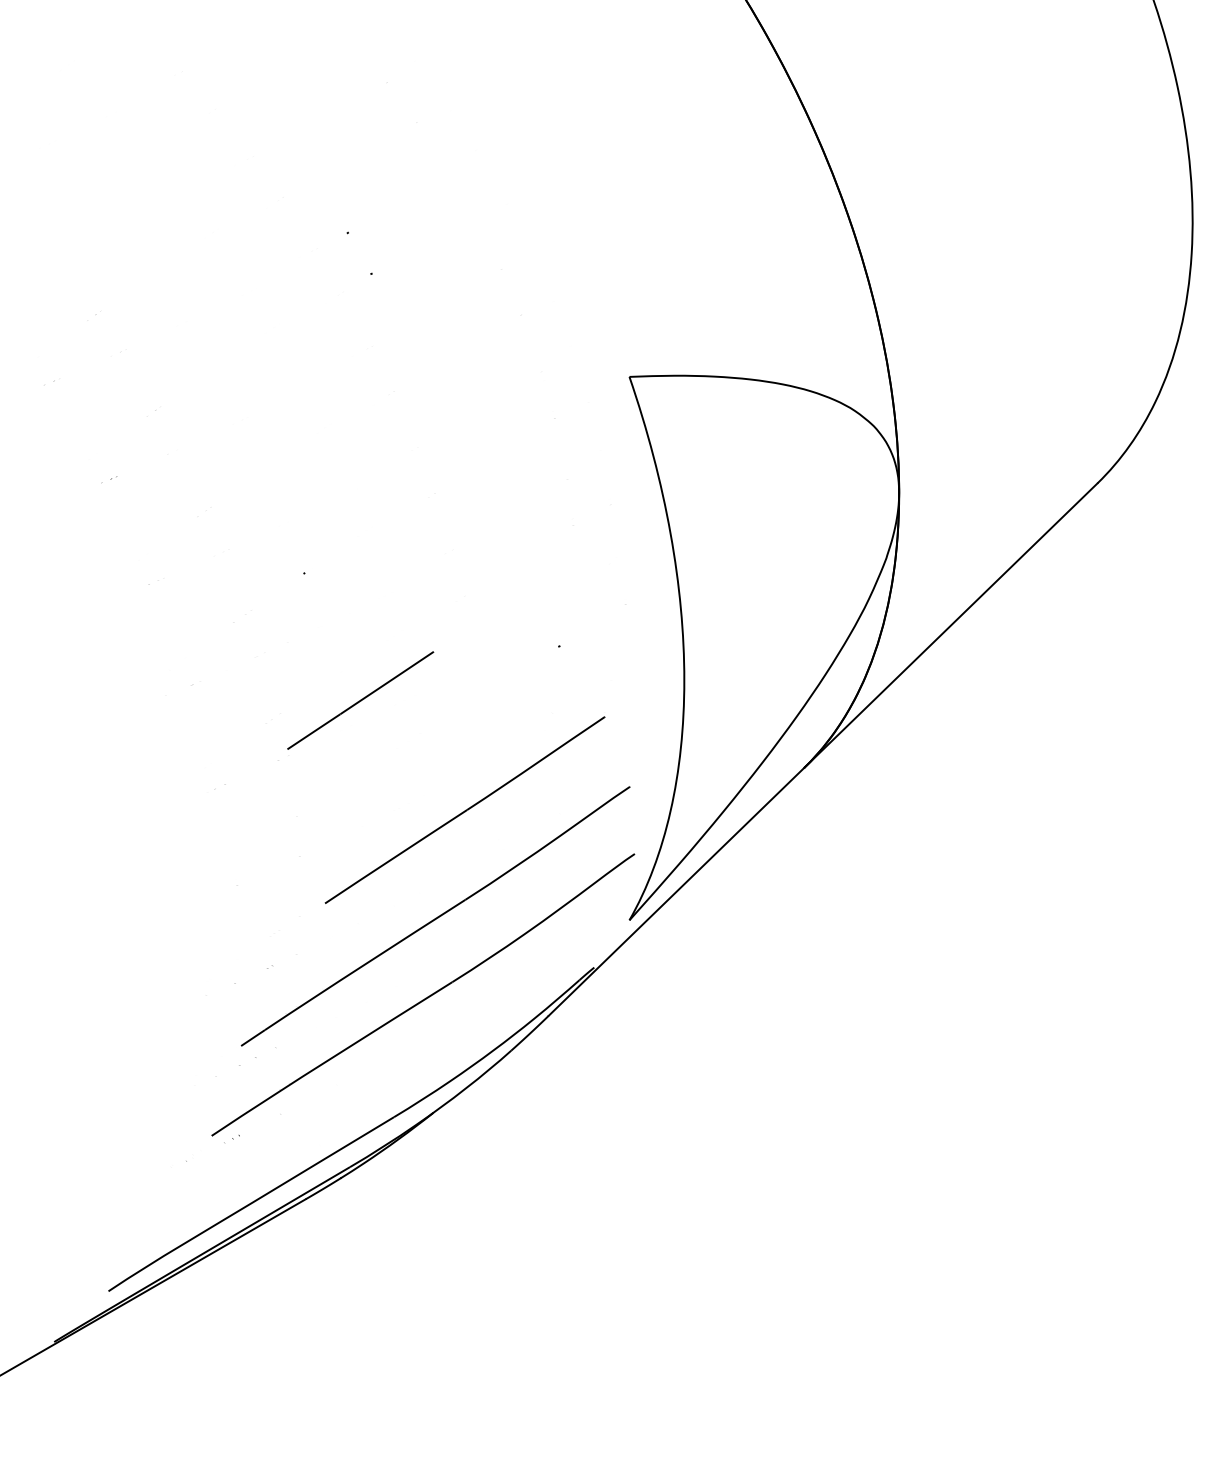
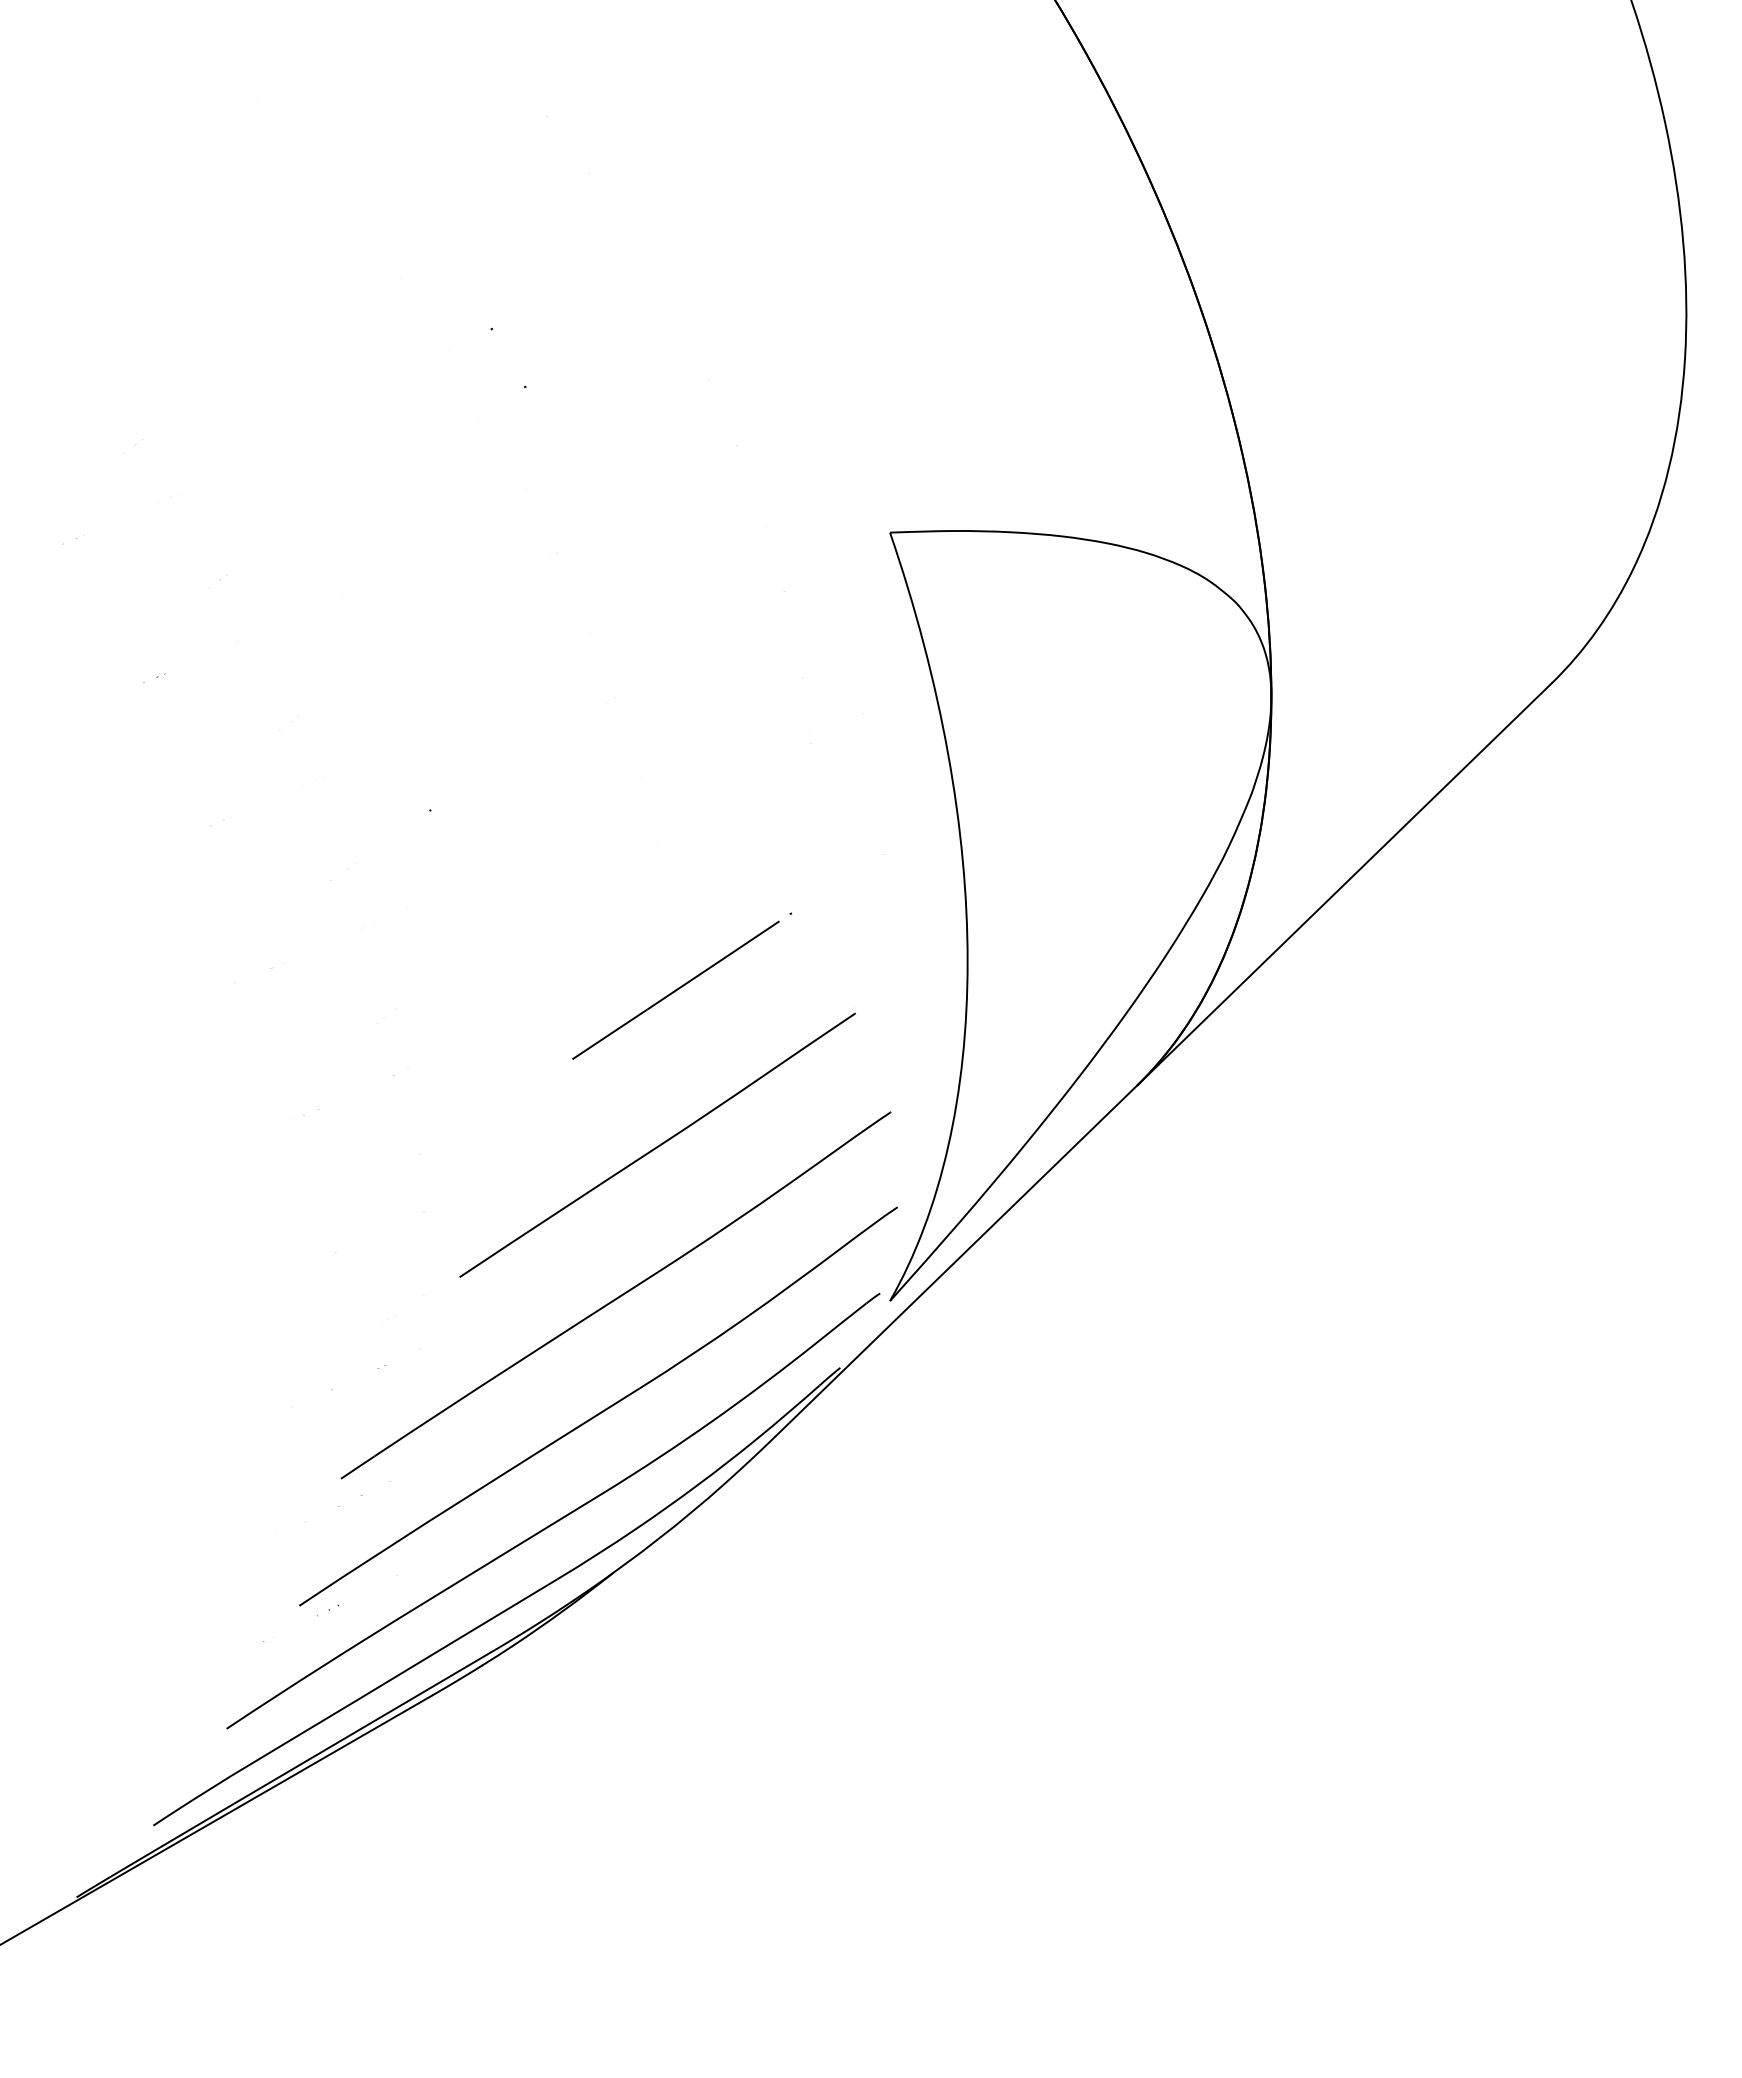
line: (360, 699) -> (675, 989), moved
part: (395, 1074) -> (559, 1518), added

